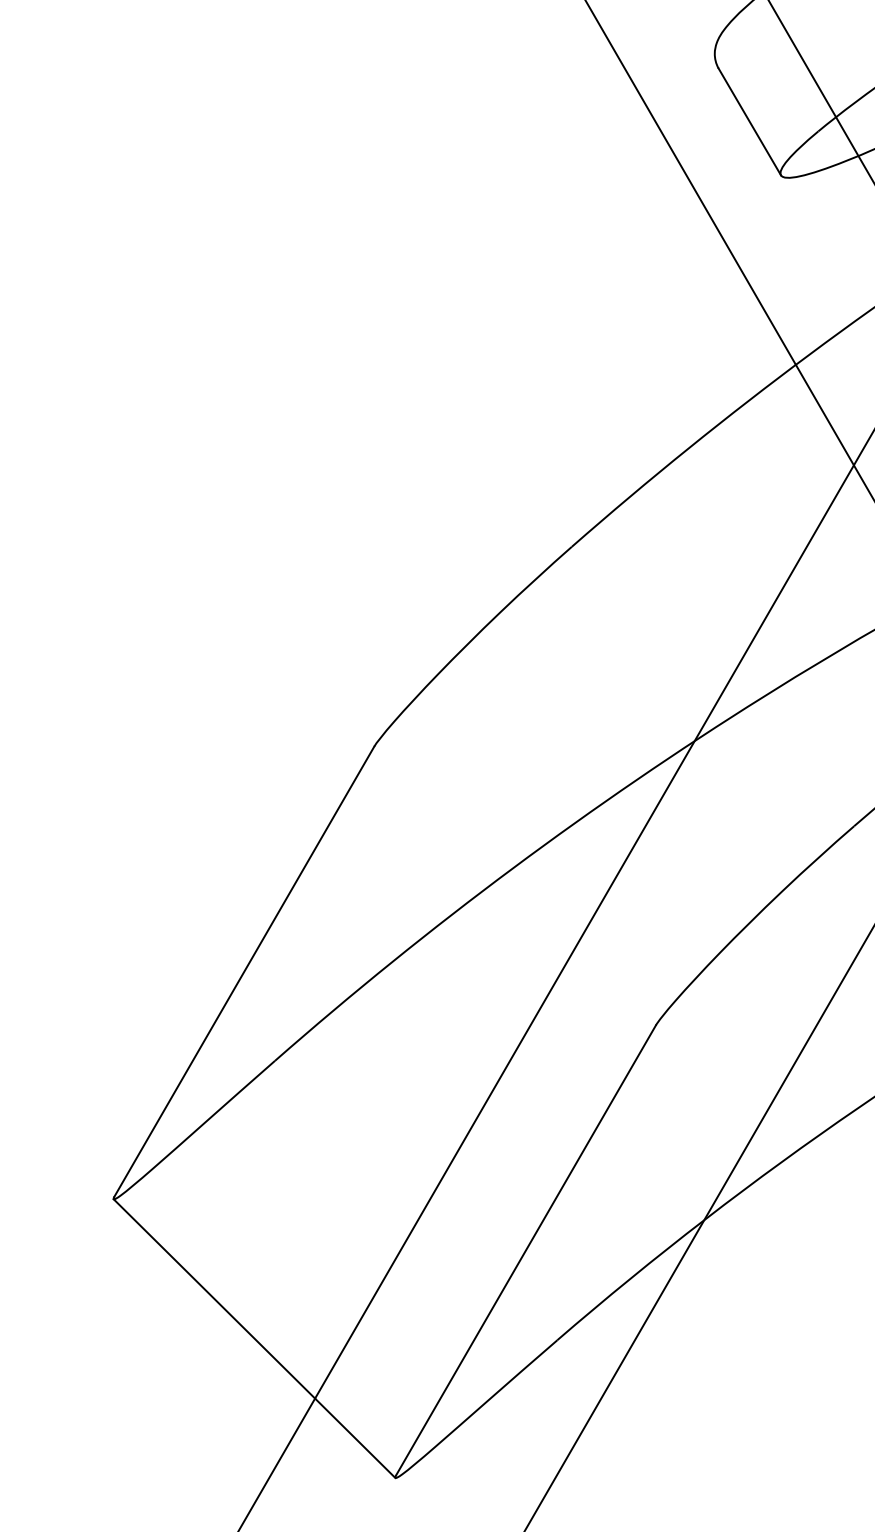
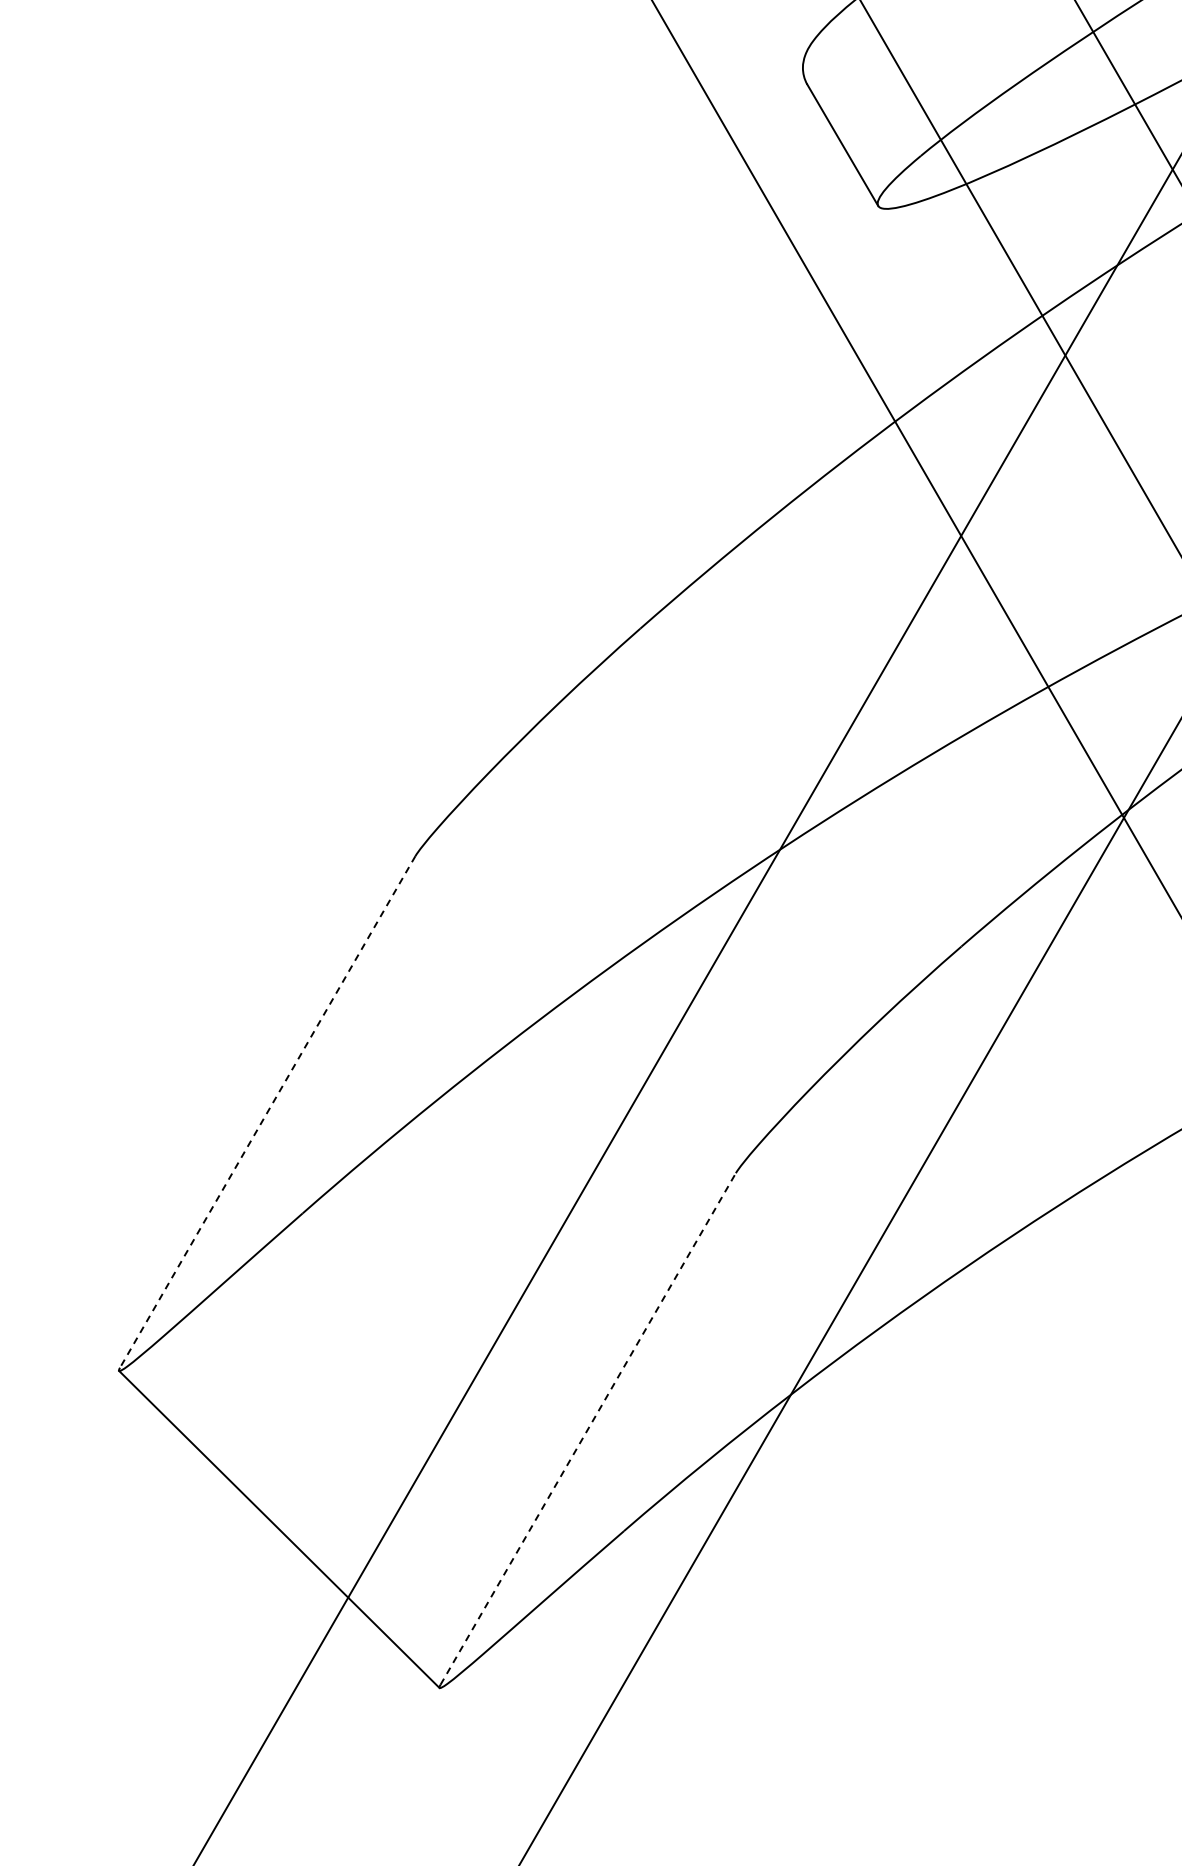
line: (244, 972) -> (267, 1112), solid -> dashed
line: (526, 1249) -> (588, 1428), solid -> dashed

